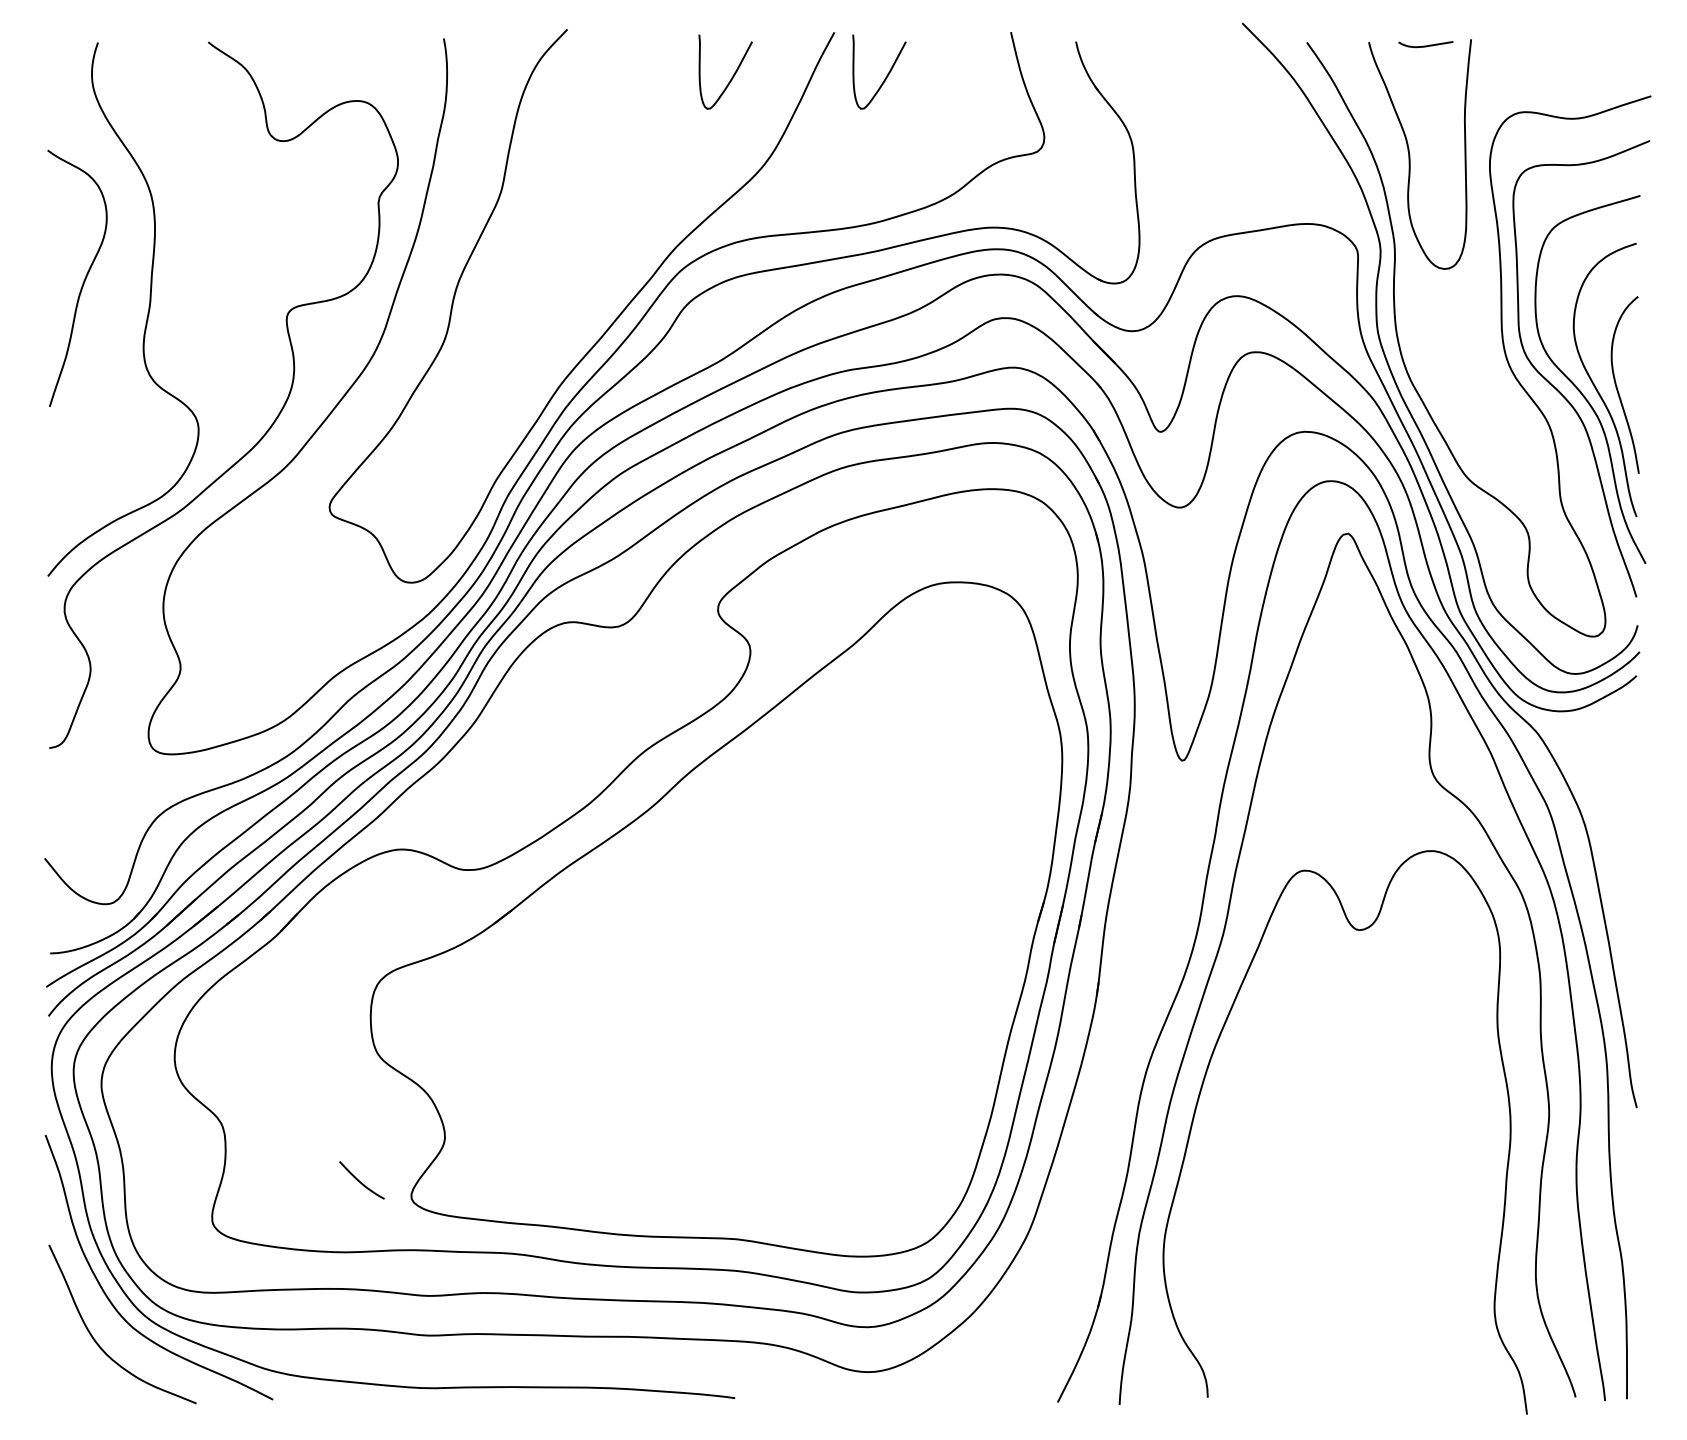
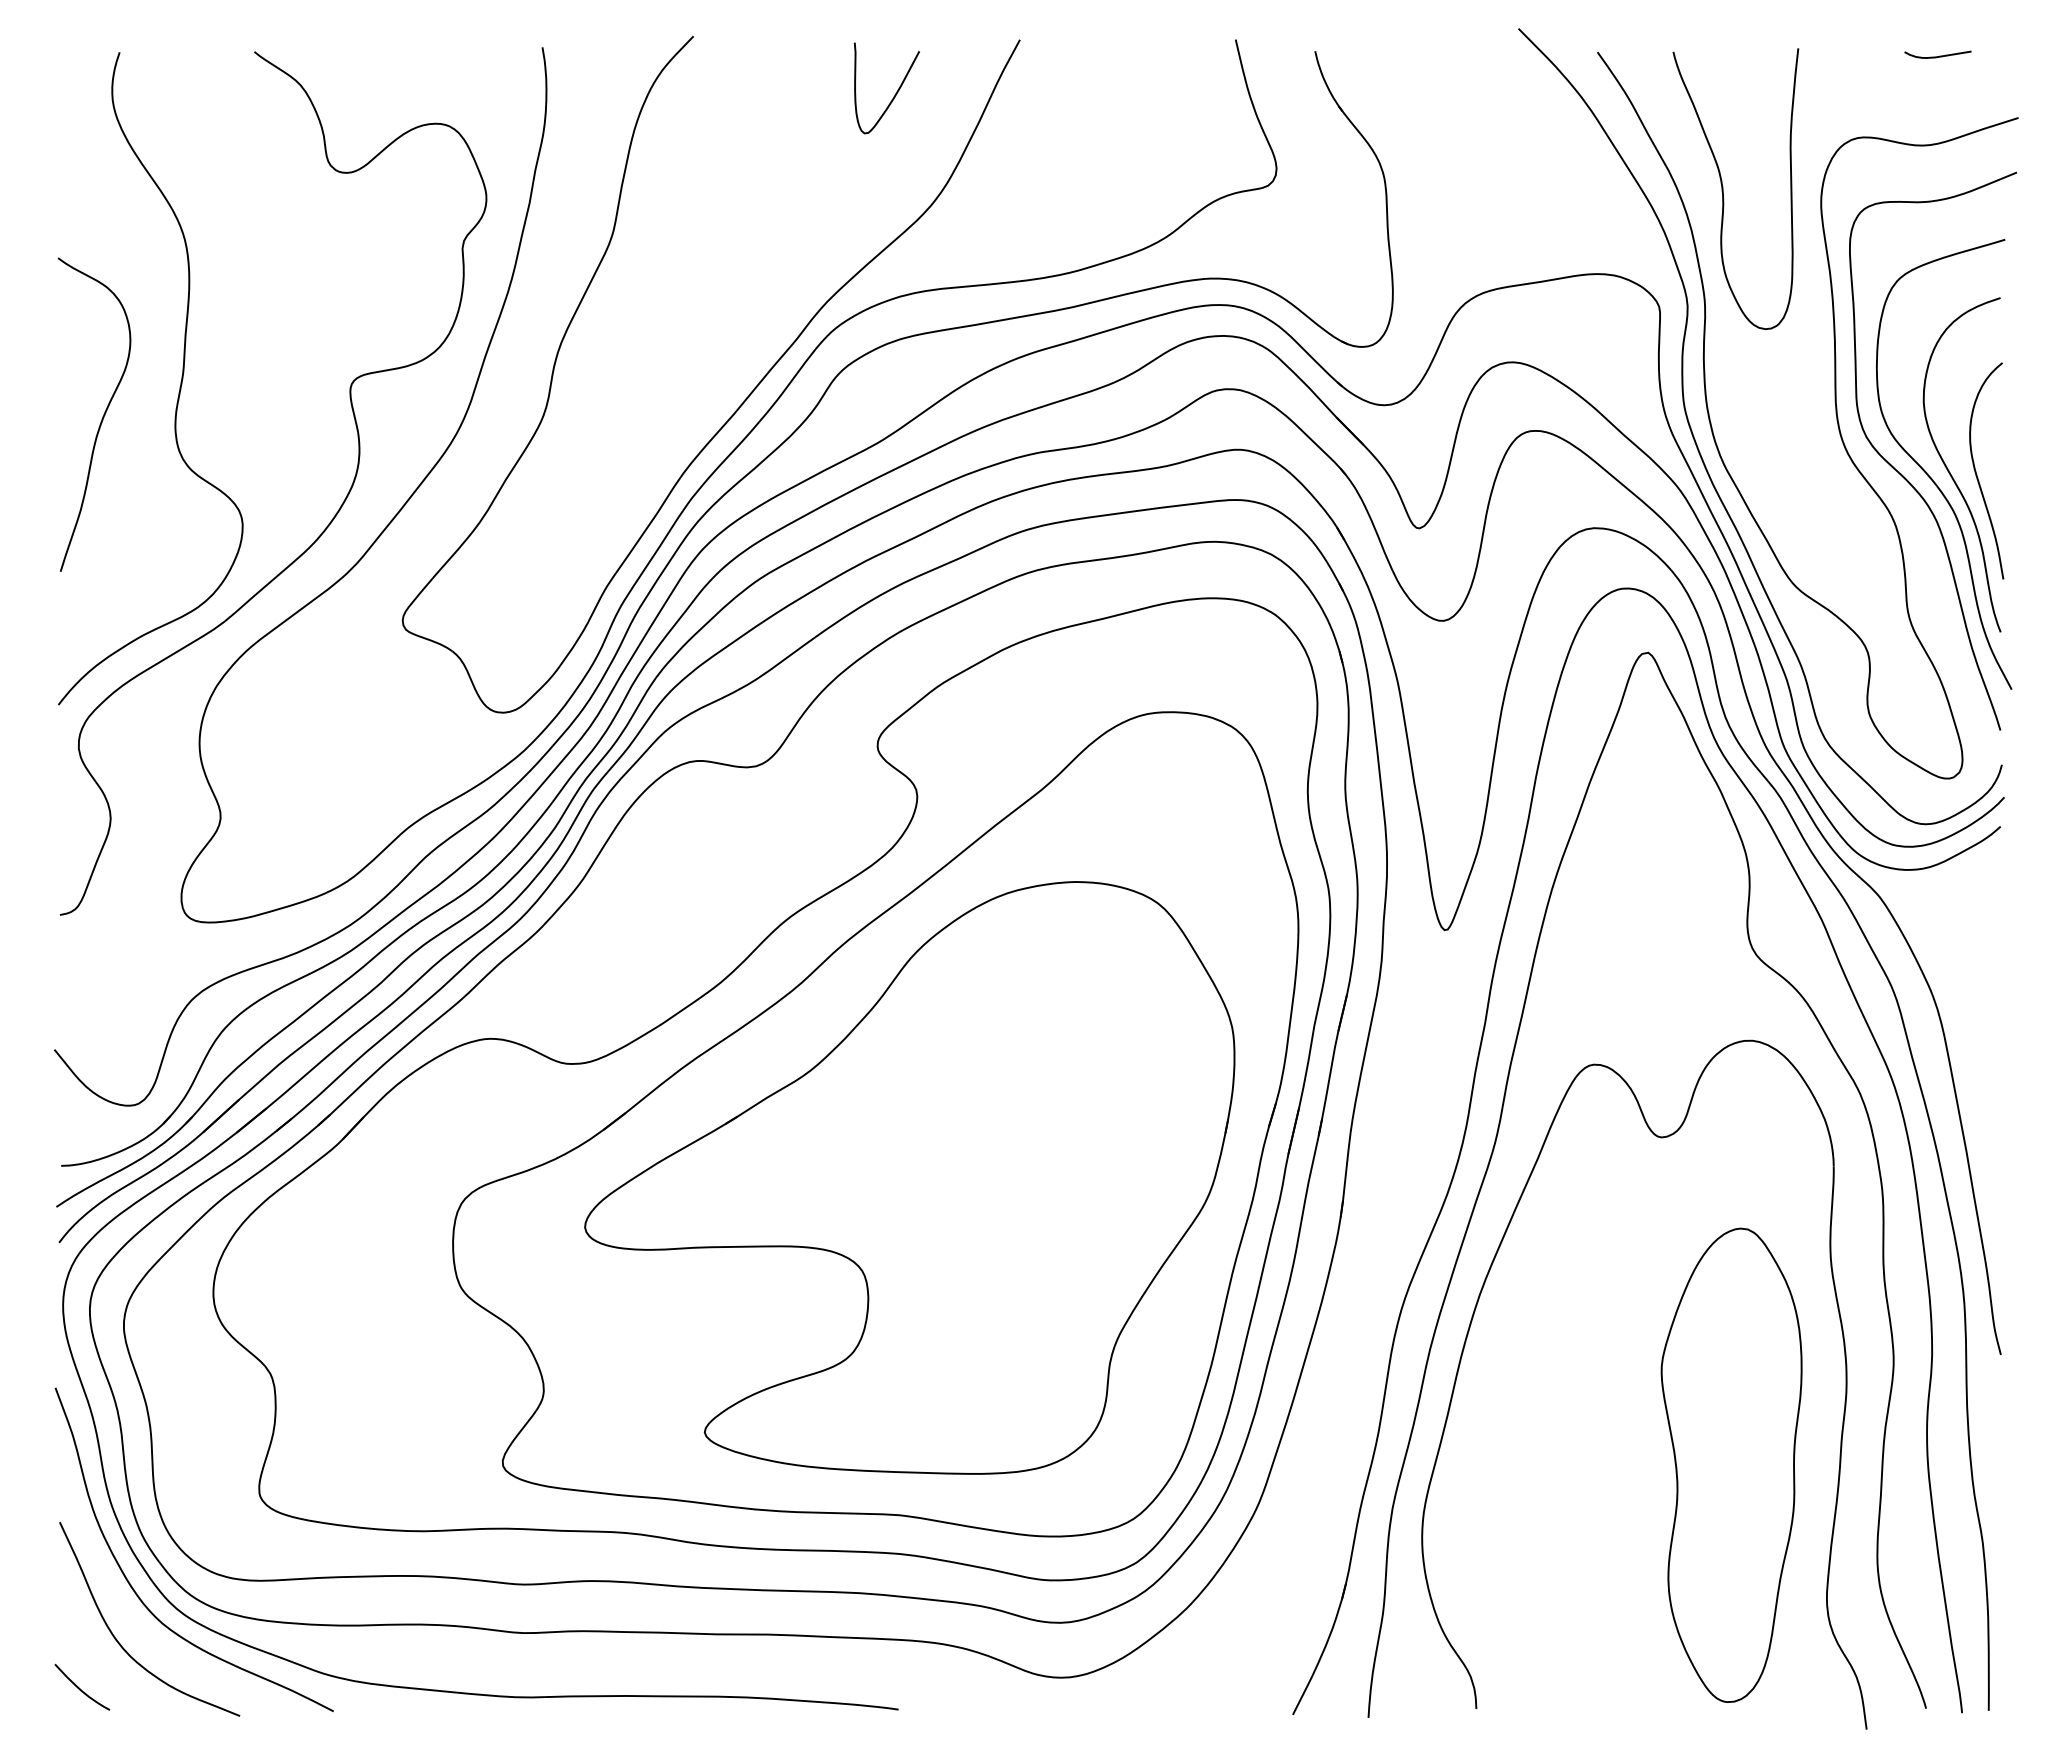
curve: (1425, 45) -> (1937, 56), moved
curve: (885, 77) -> (1082, 94), removed
curve: (83, 279) -> (102, 416), moved
part: (744, 962) -> (909, 1177), added
curve: (360, 1181) -> (80, 1688), moved
part: (1416, 1197) -> (1731, 1464), added

